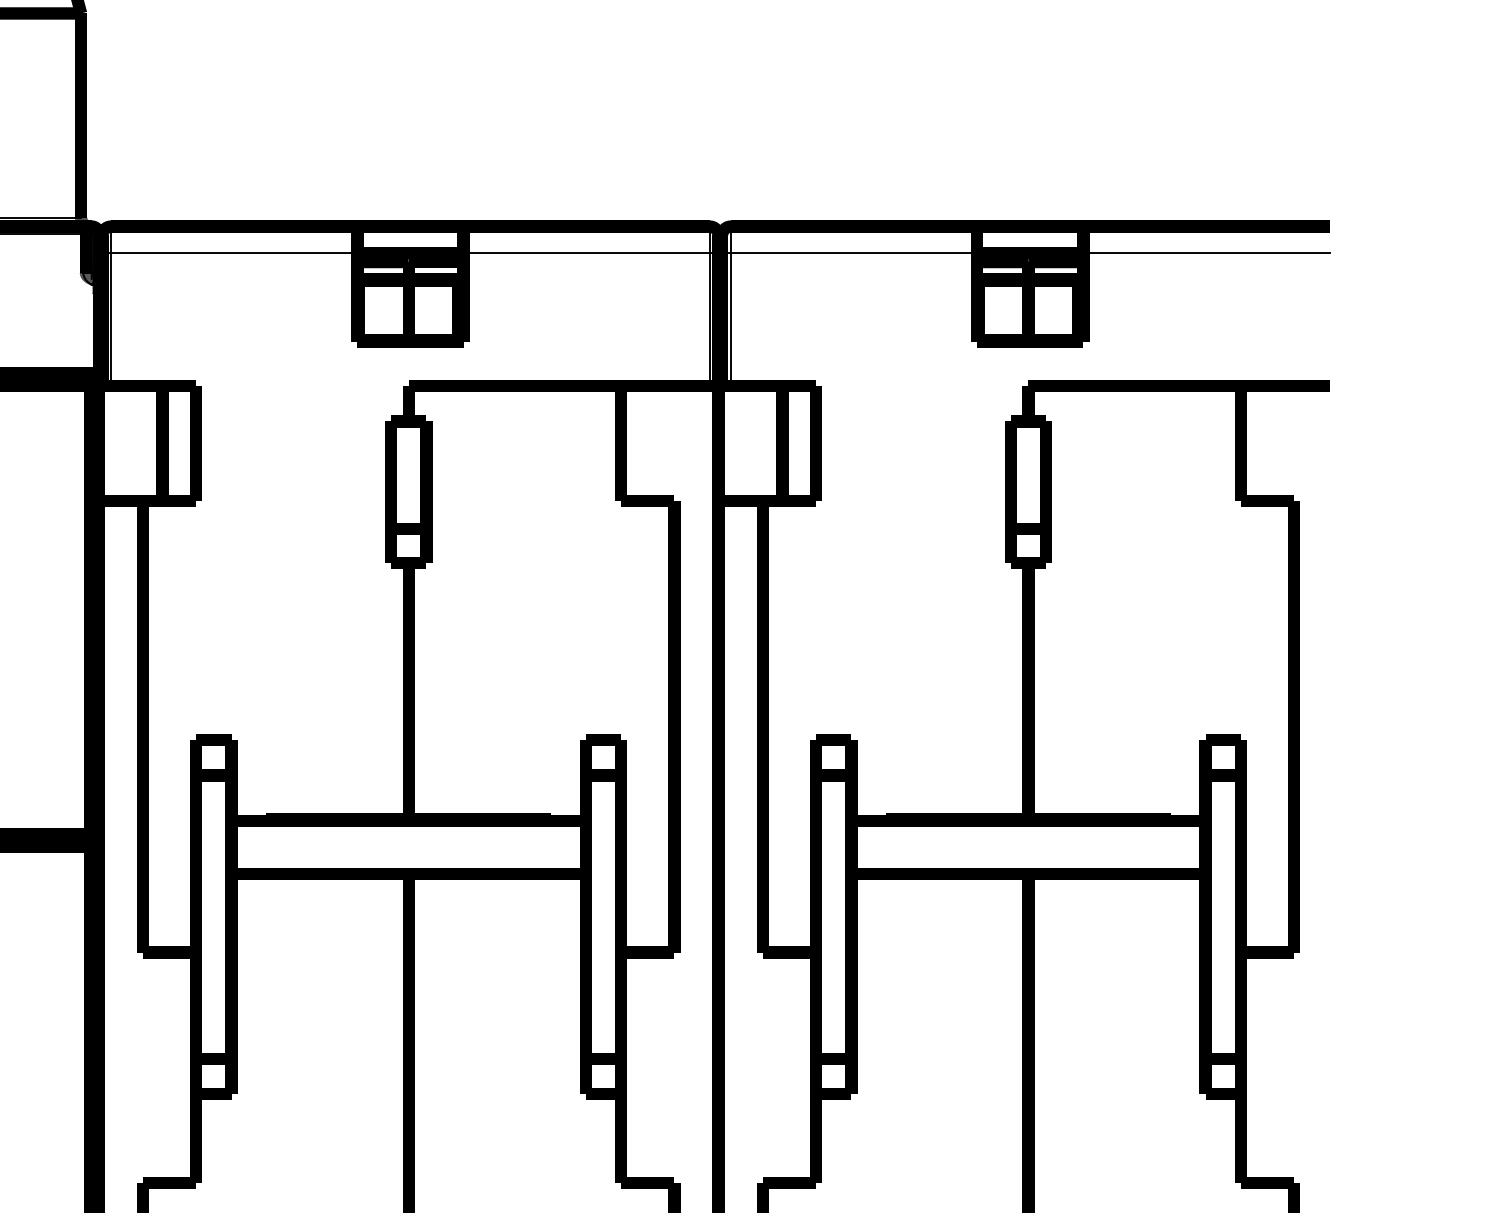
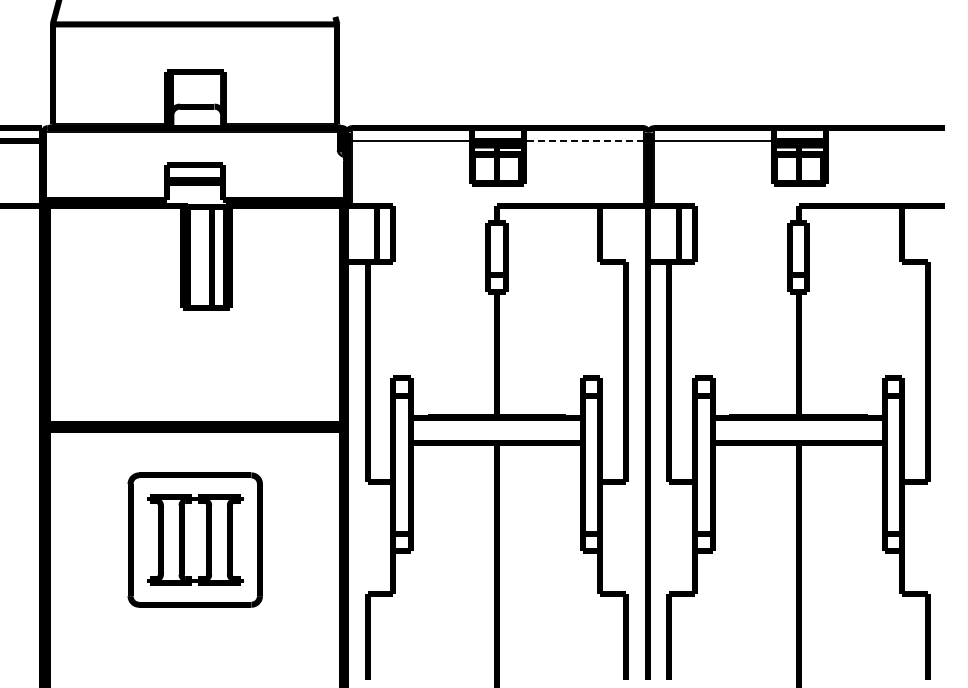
line: (586, 253) -> (583, 141), solid -> dashed
line: (1206, 253) -> (885, 141), removed

